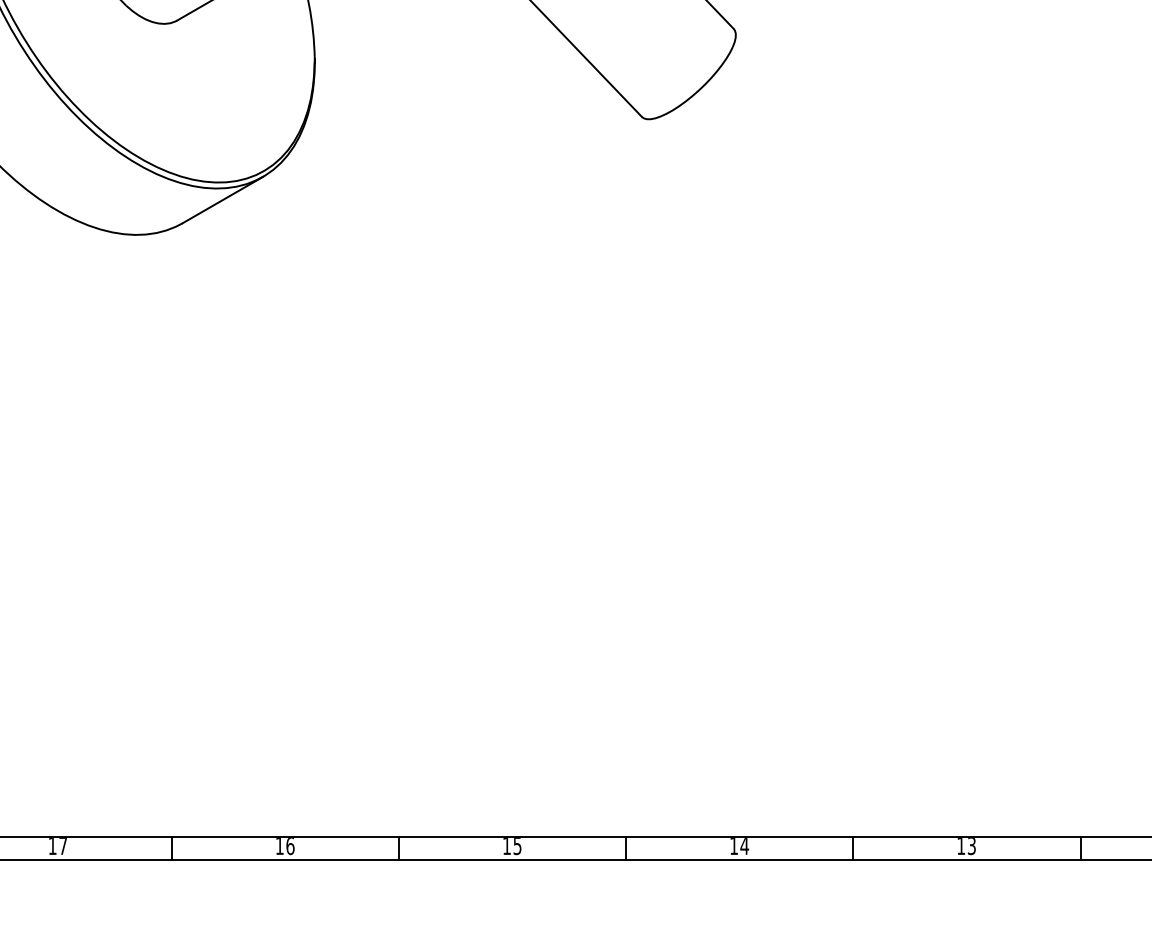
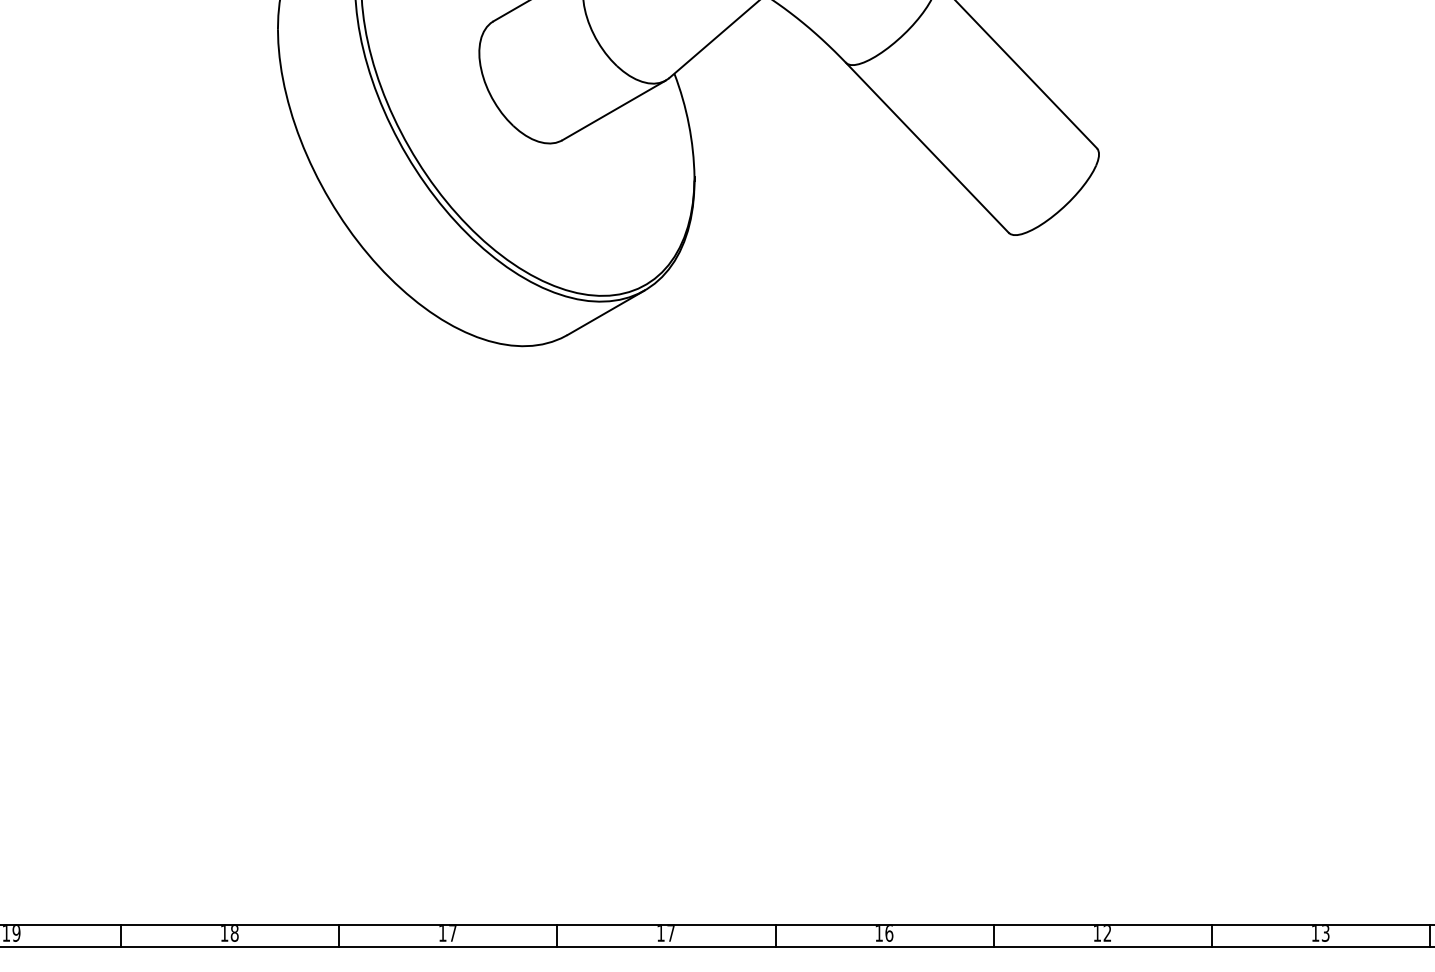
text: (290, 846) -> (671, 933), 16 -> 17
text: (517, 846) -> (889, 933), 15 -> 16
text: (744, 846) -> (1107, 933), 14 -> 12

